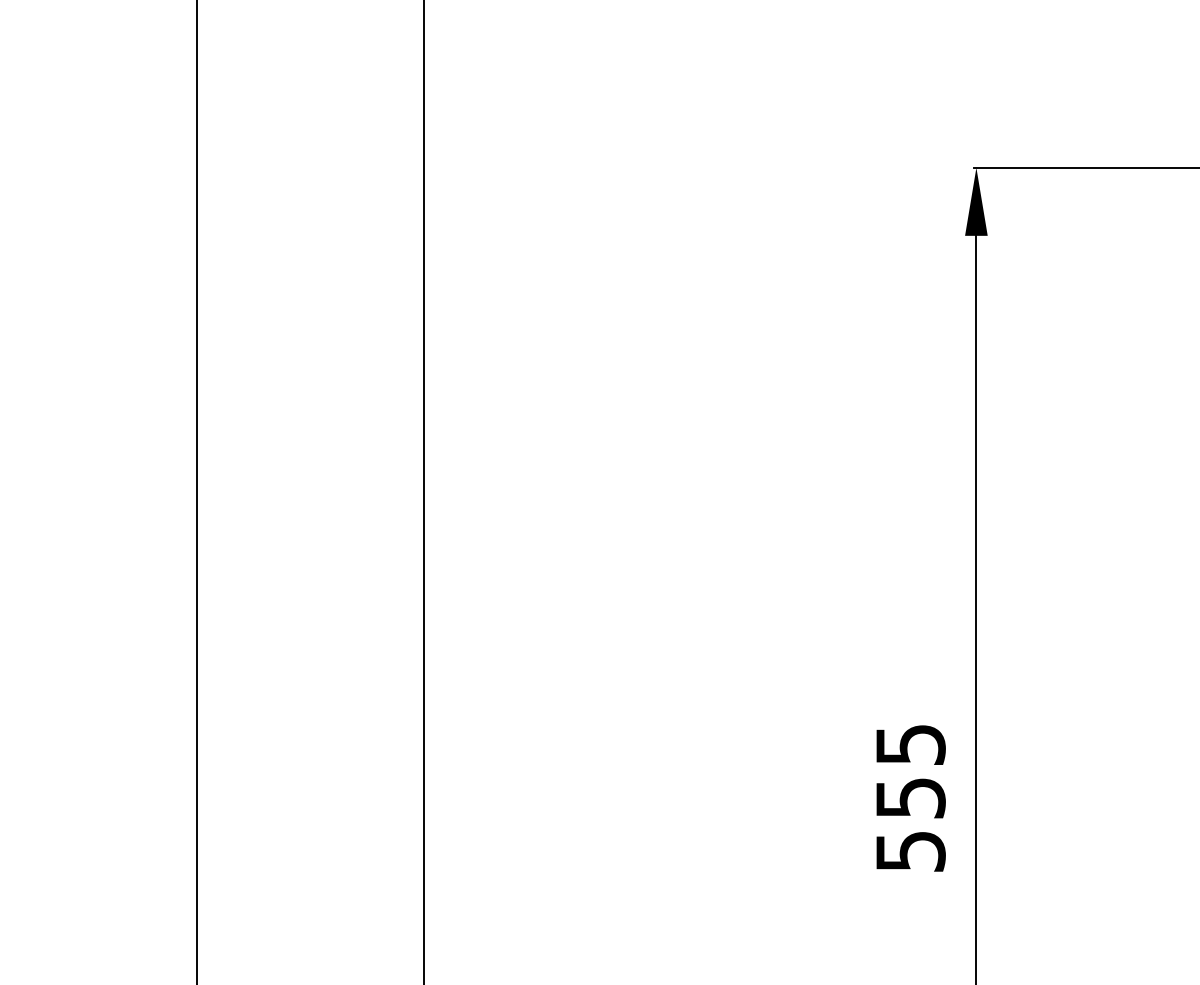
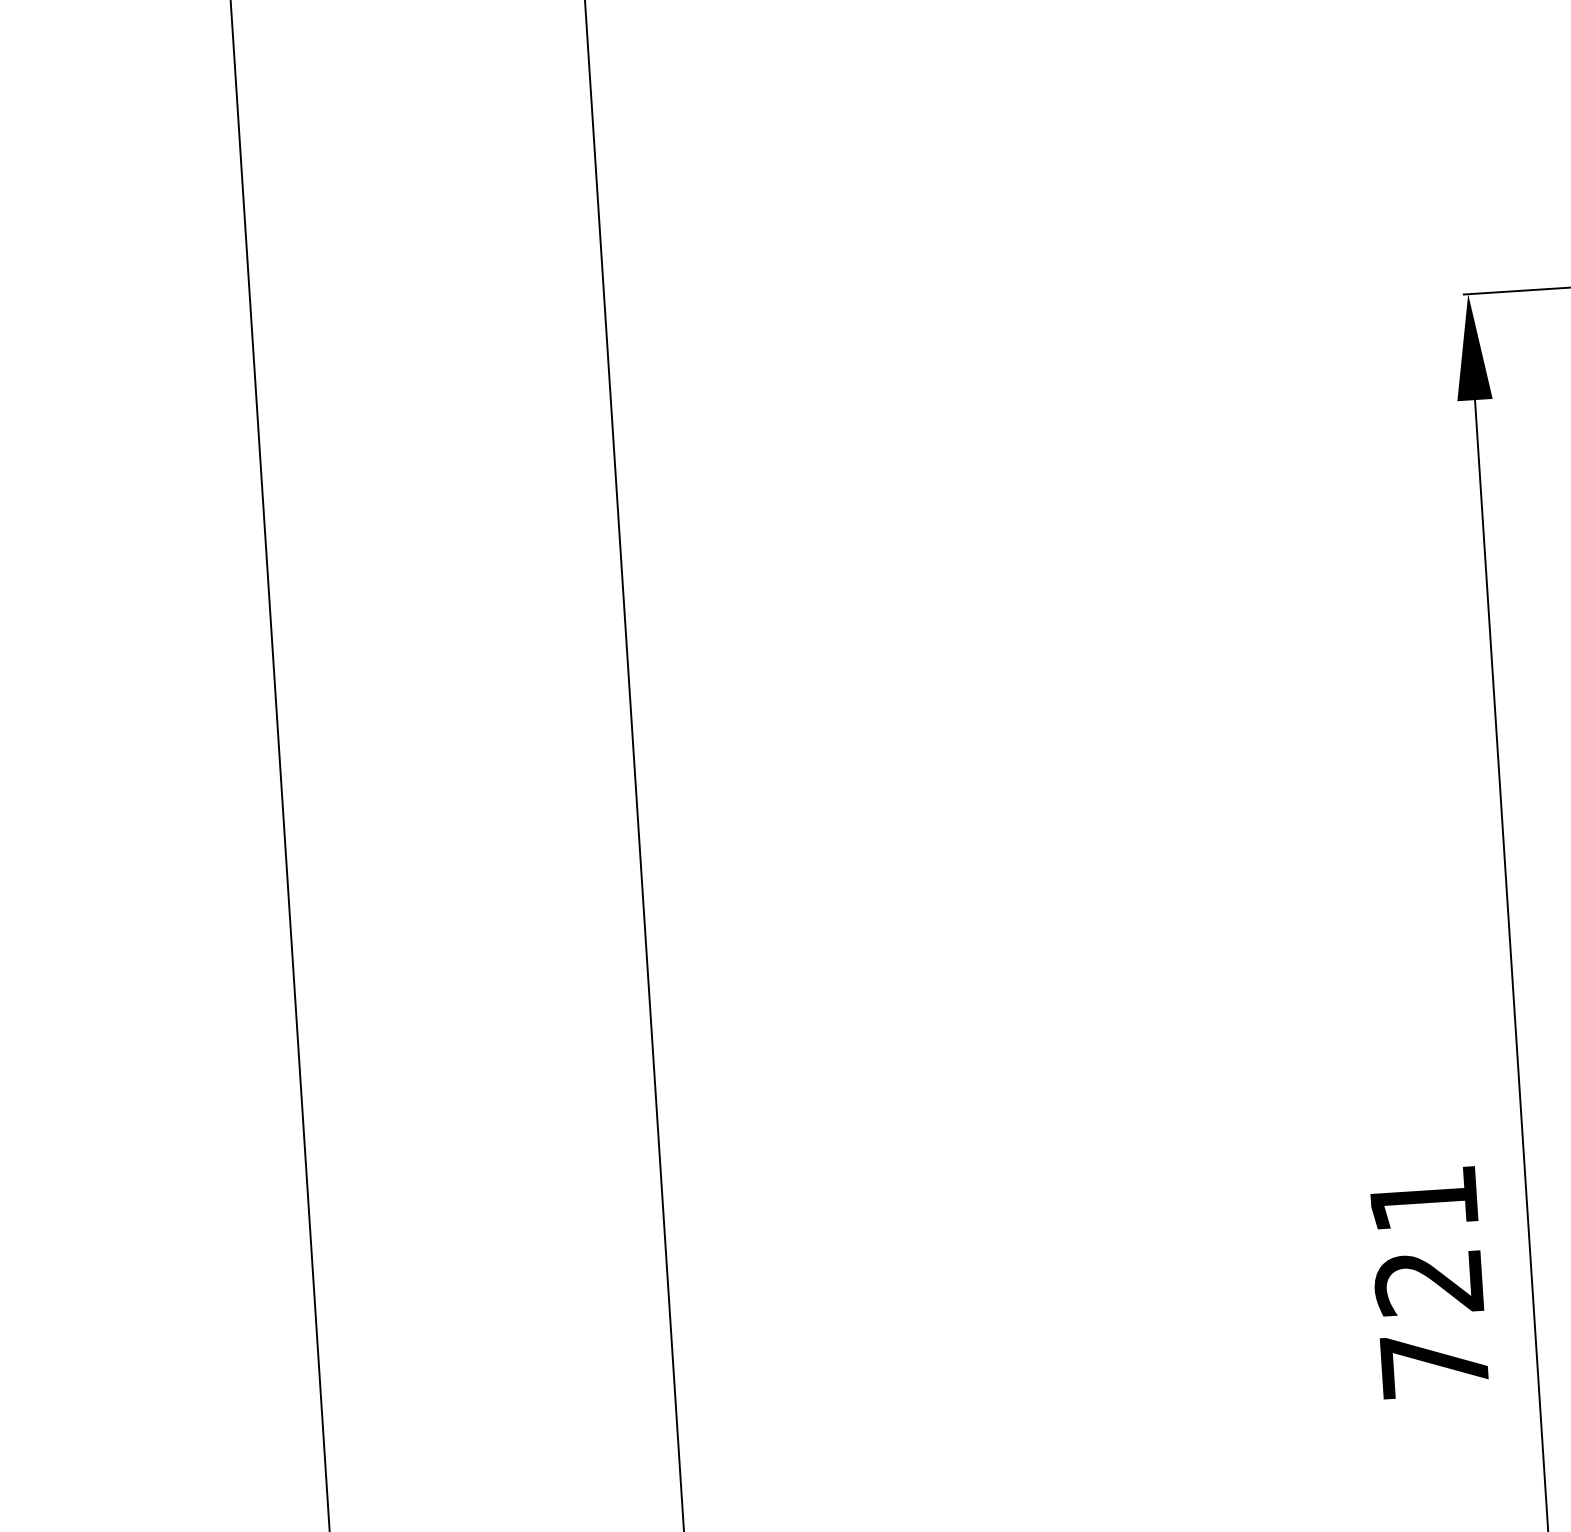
text: (910, 798) -> (1429, 1282), 555 -> 721

